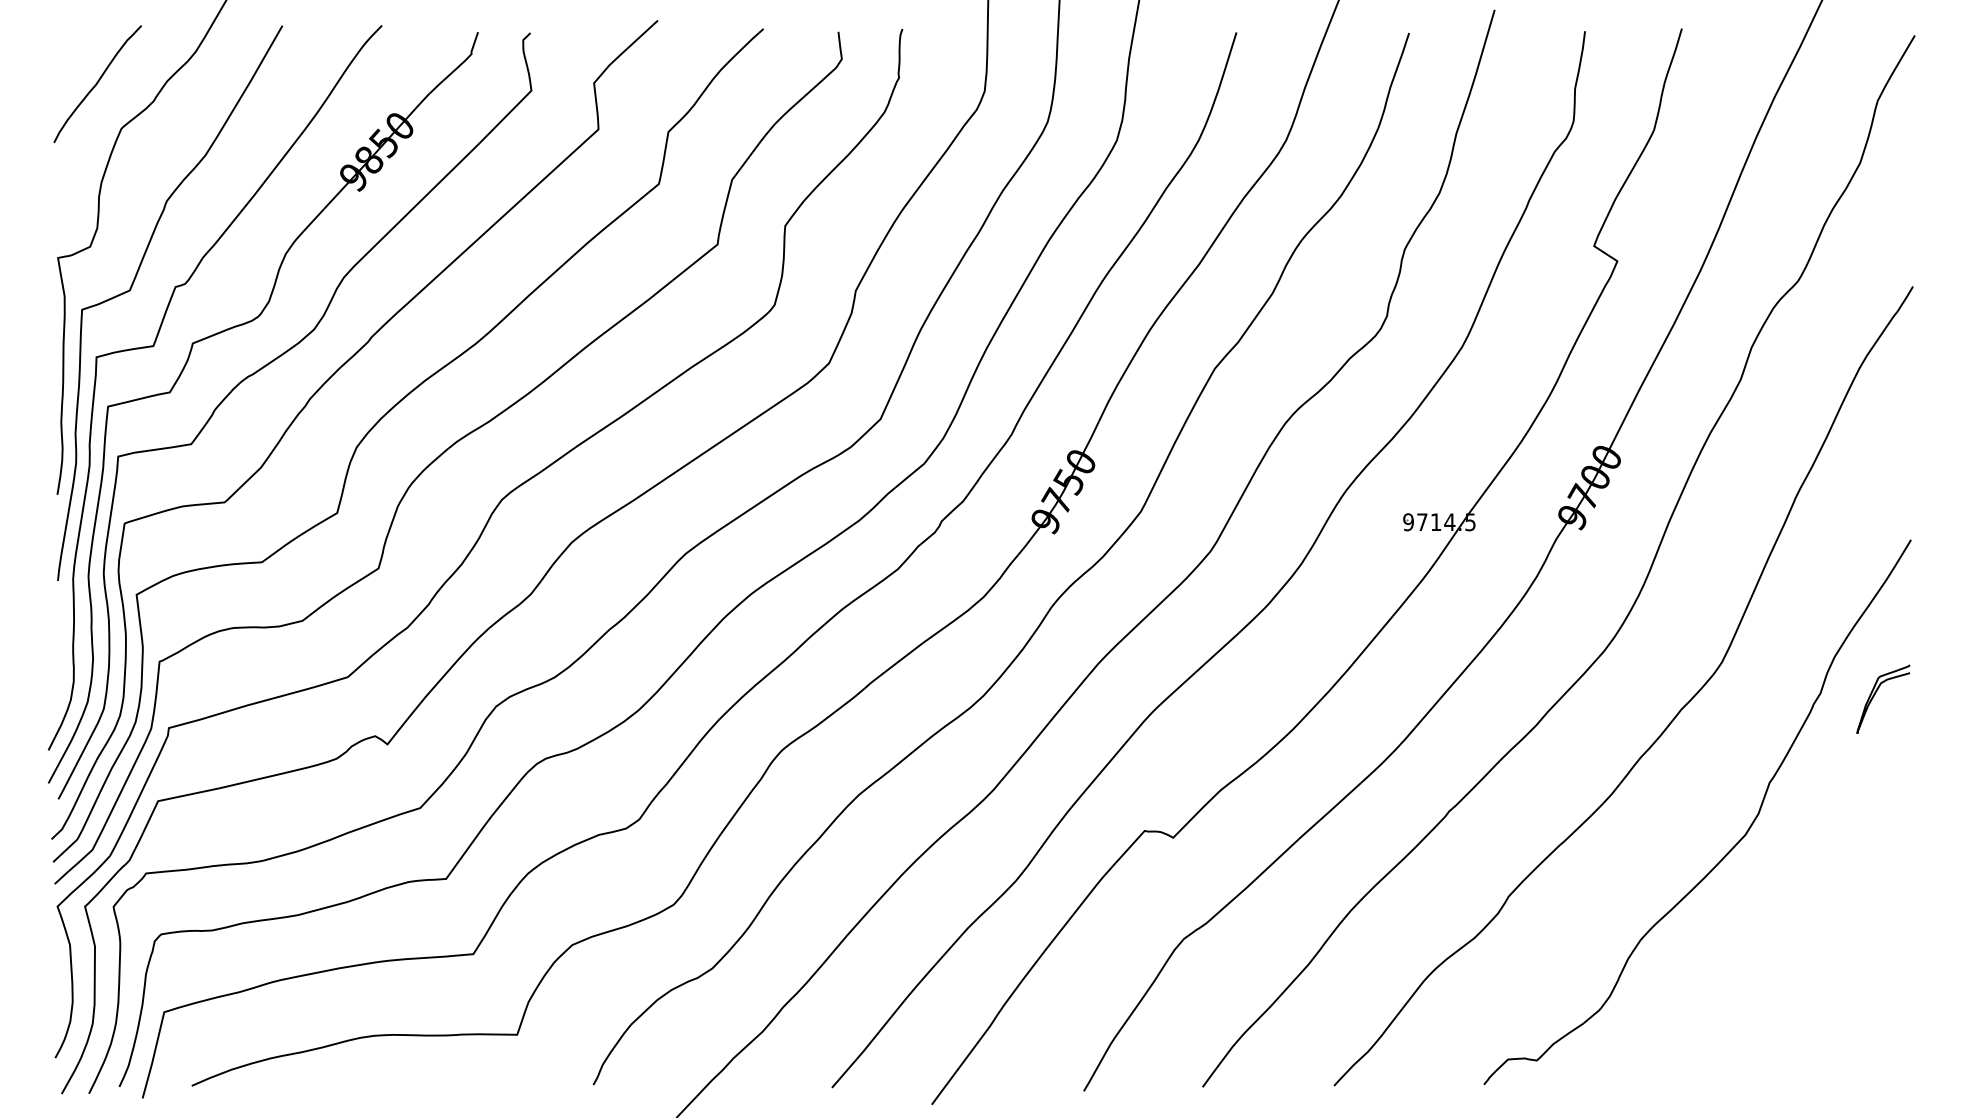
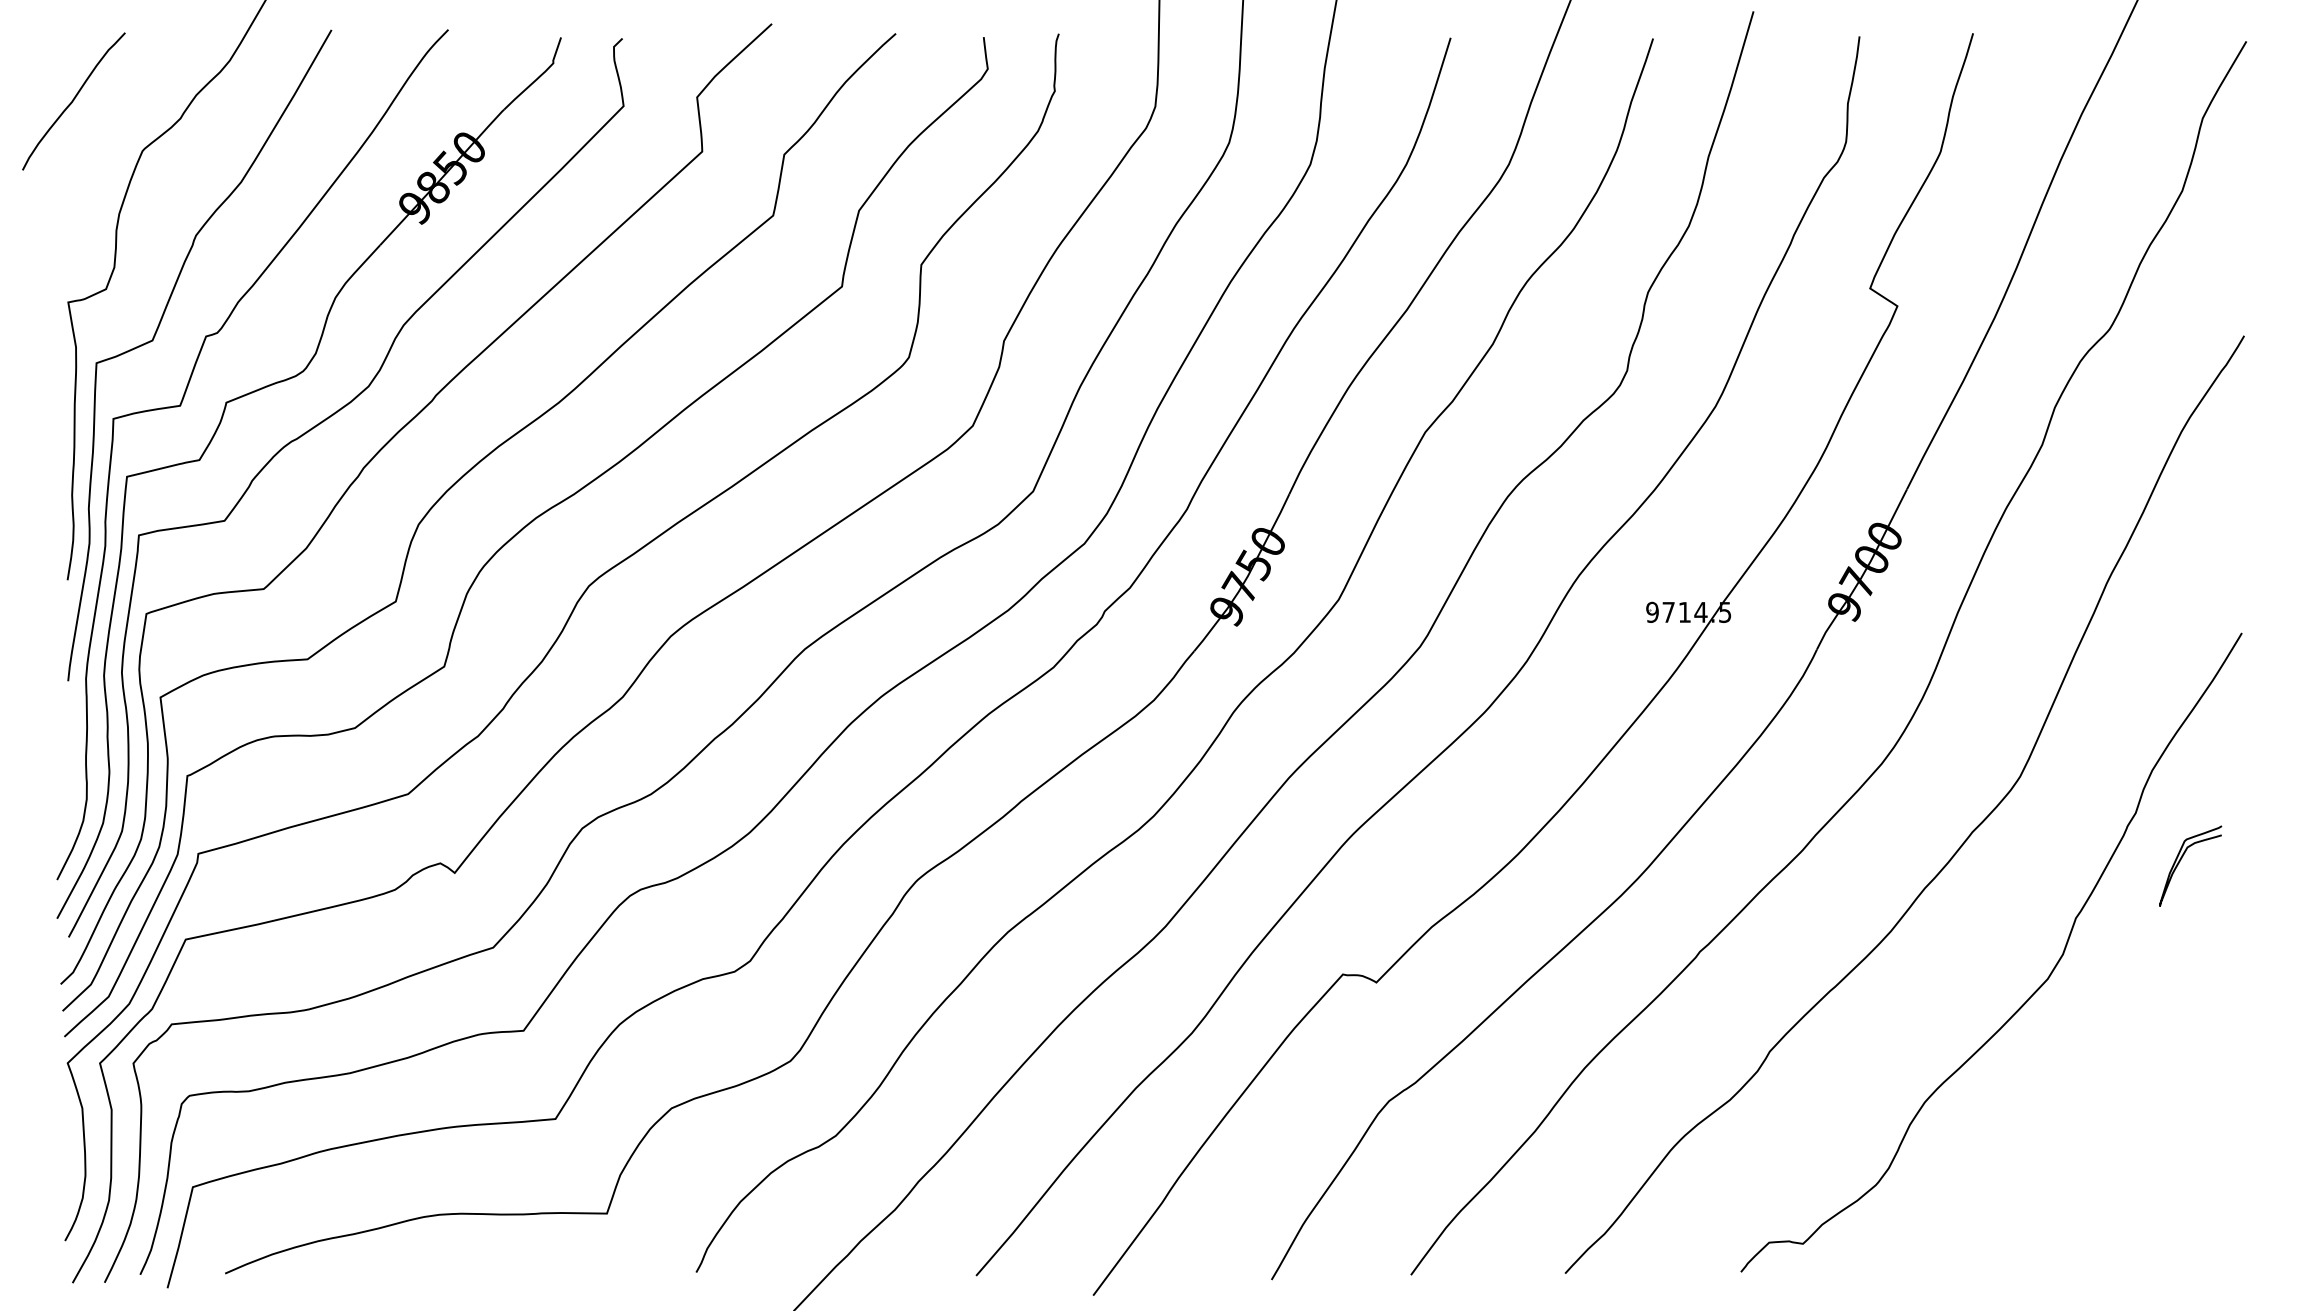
curve: (97, 84) -> (73, 101), moved
curve: (1876, 692) -> (2182, 858), moved

